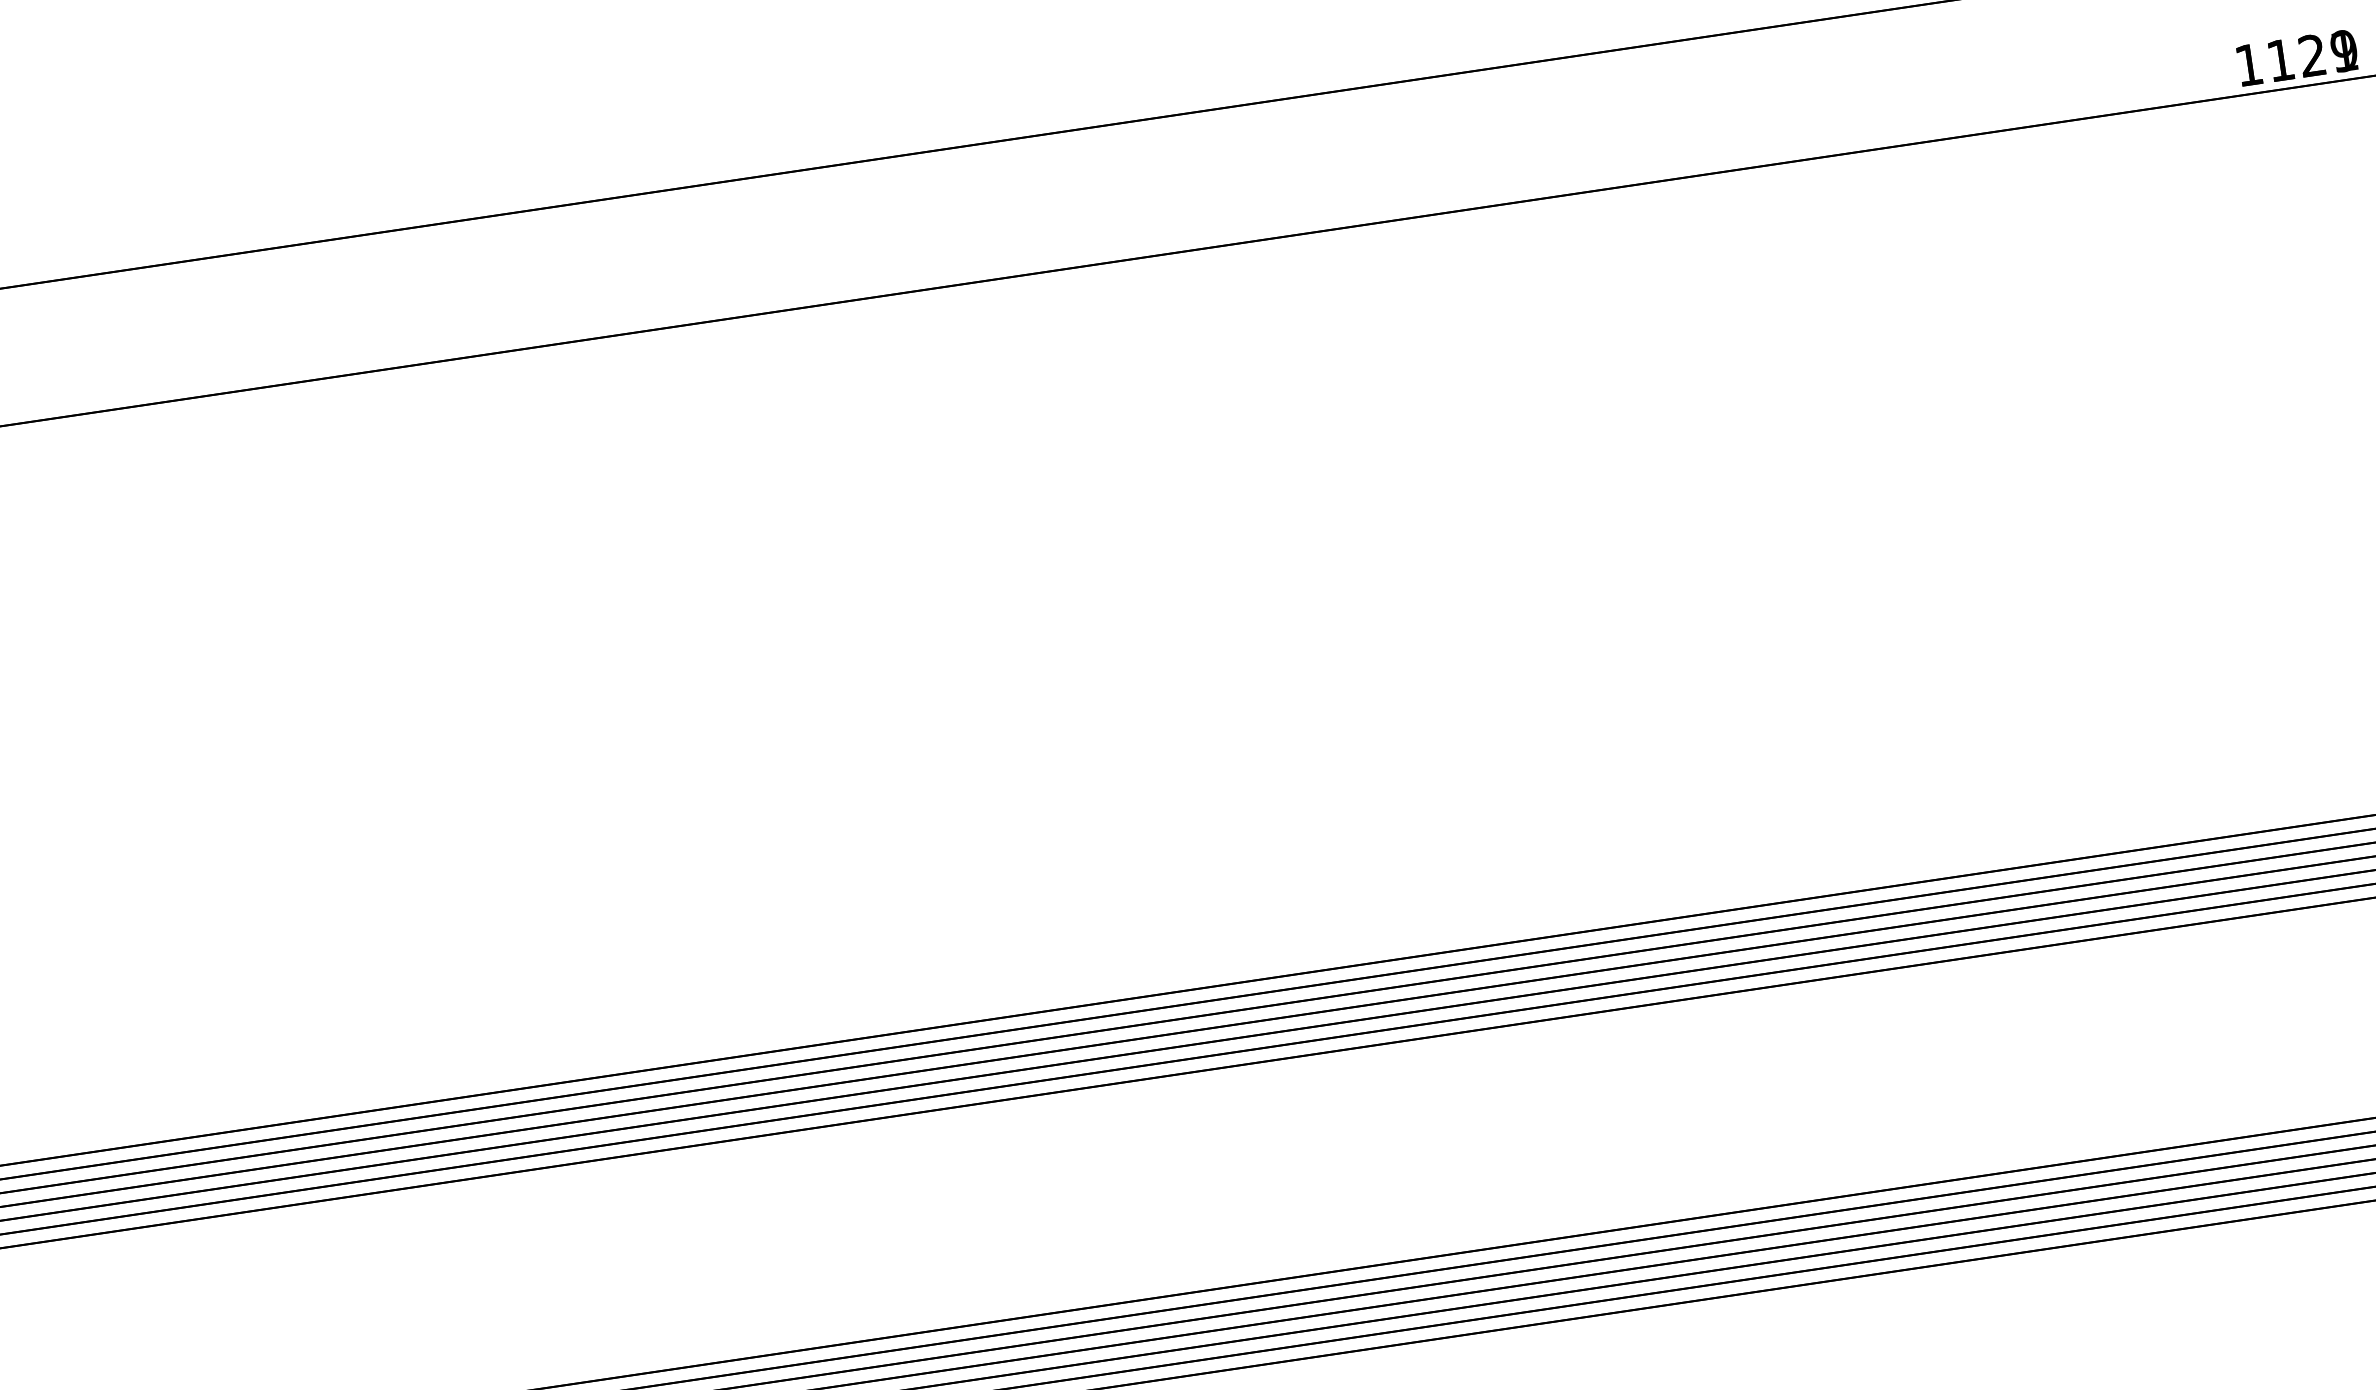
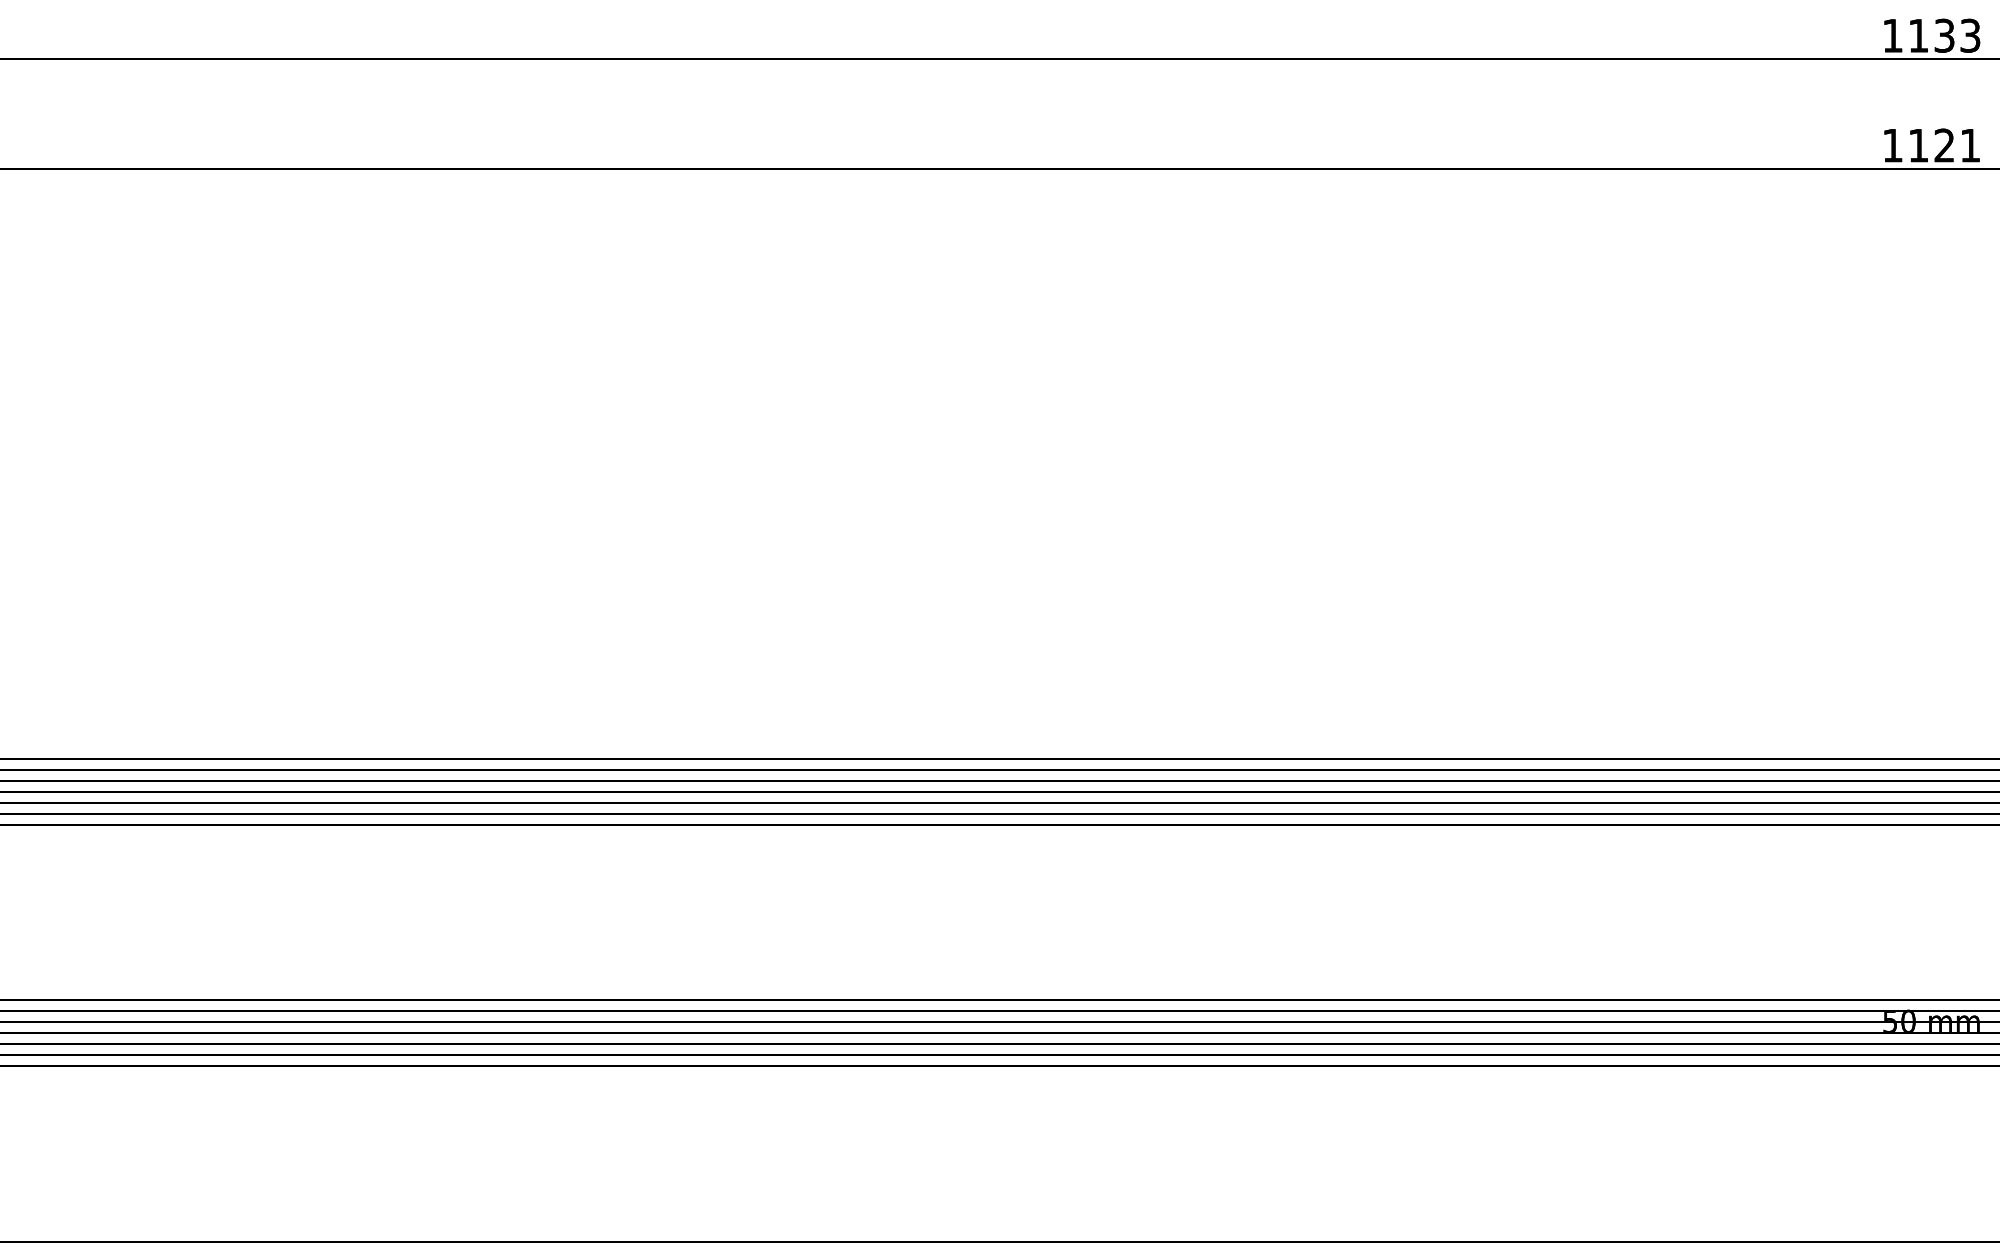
text: (2344, 50) -> (1970, 145), 1129 -> 1121

